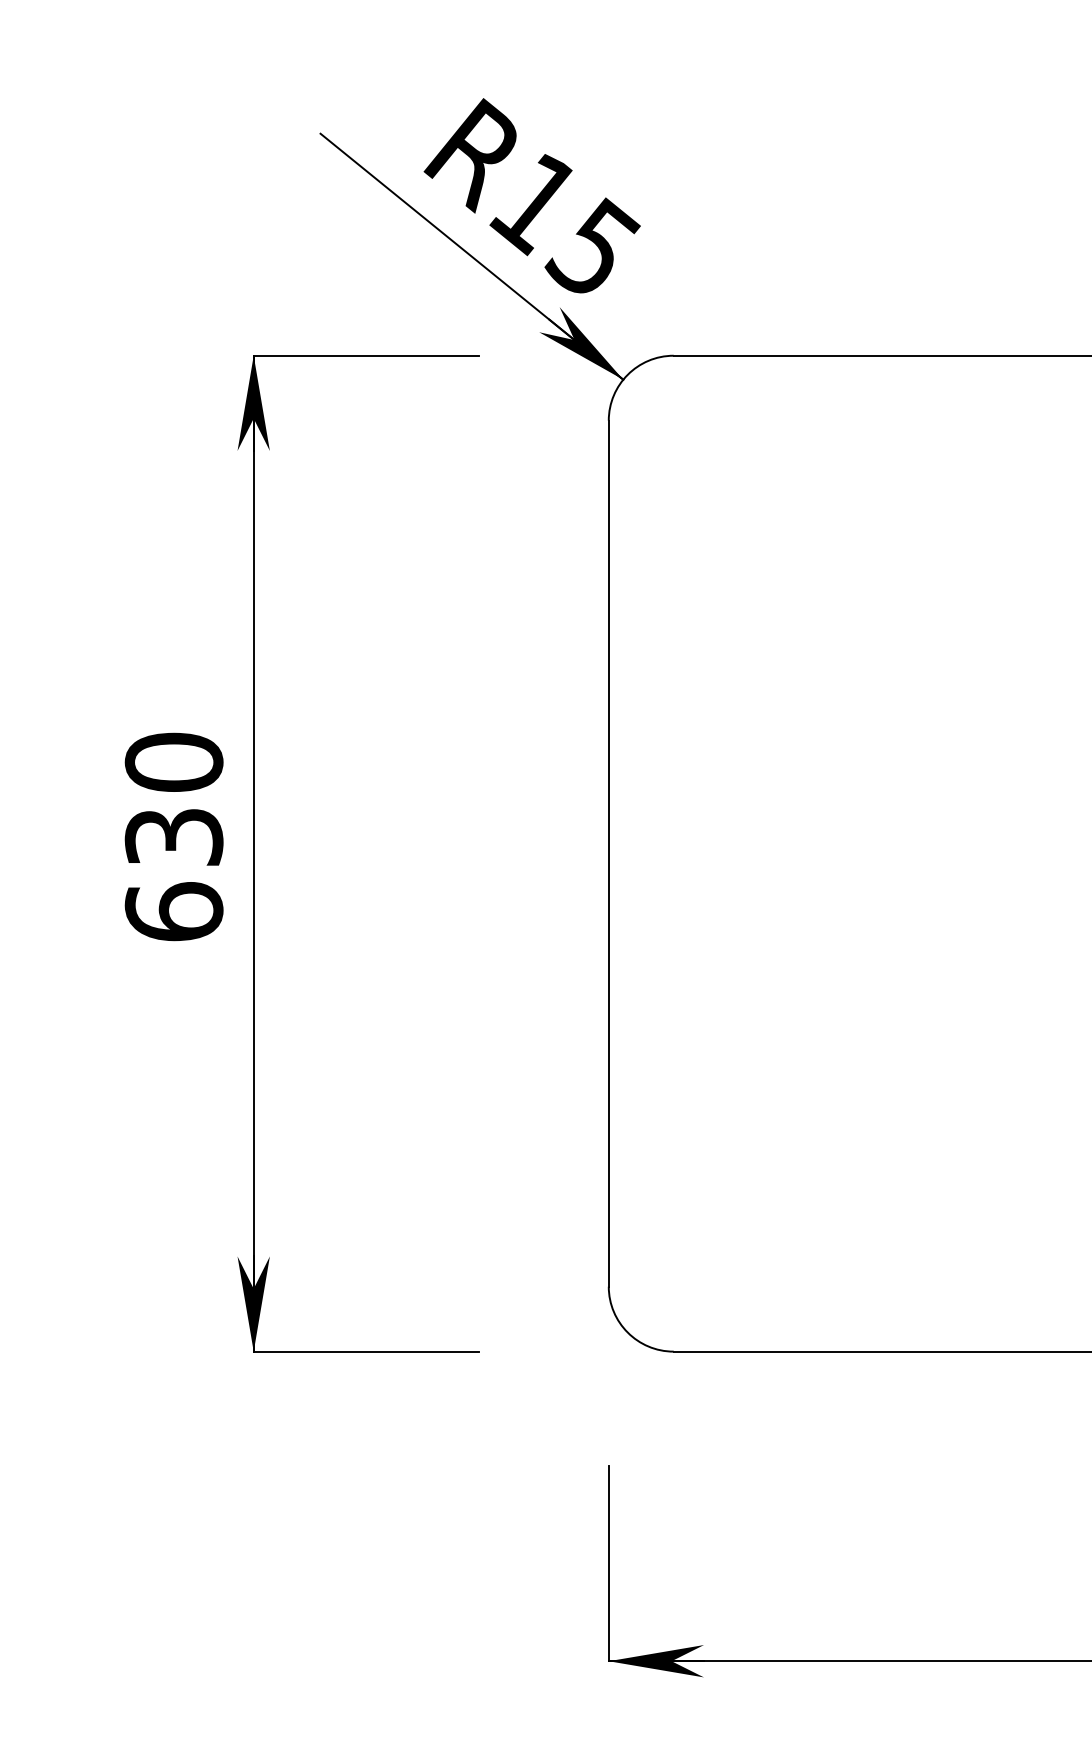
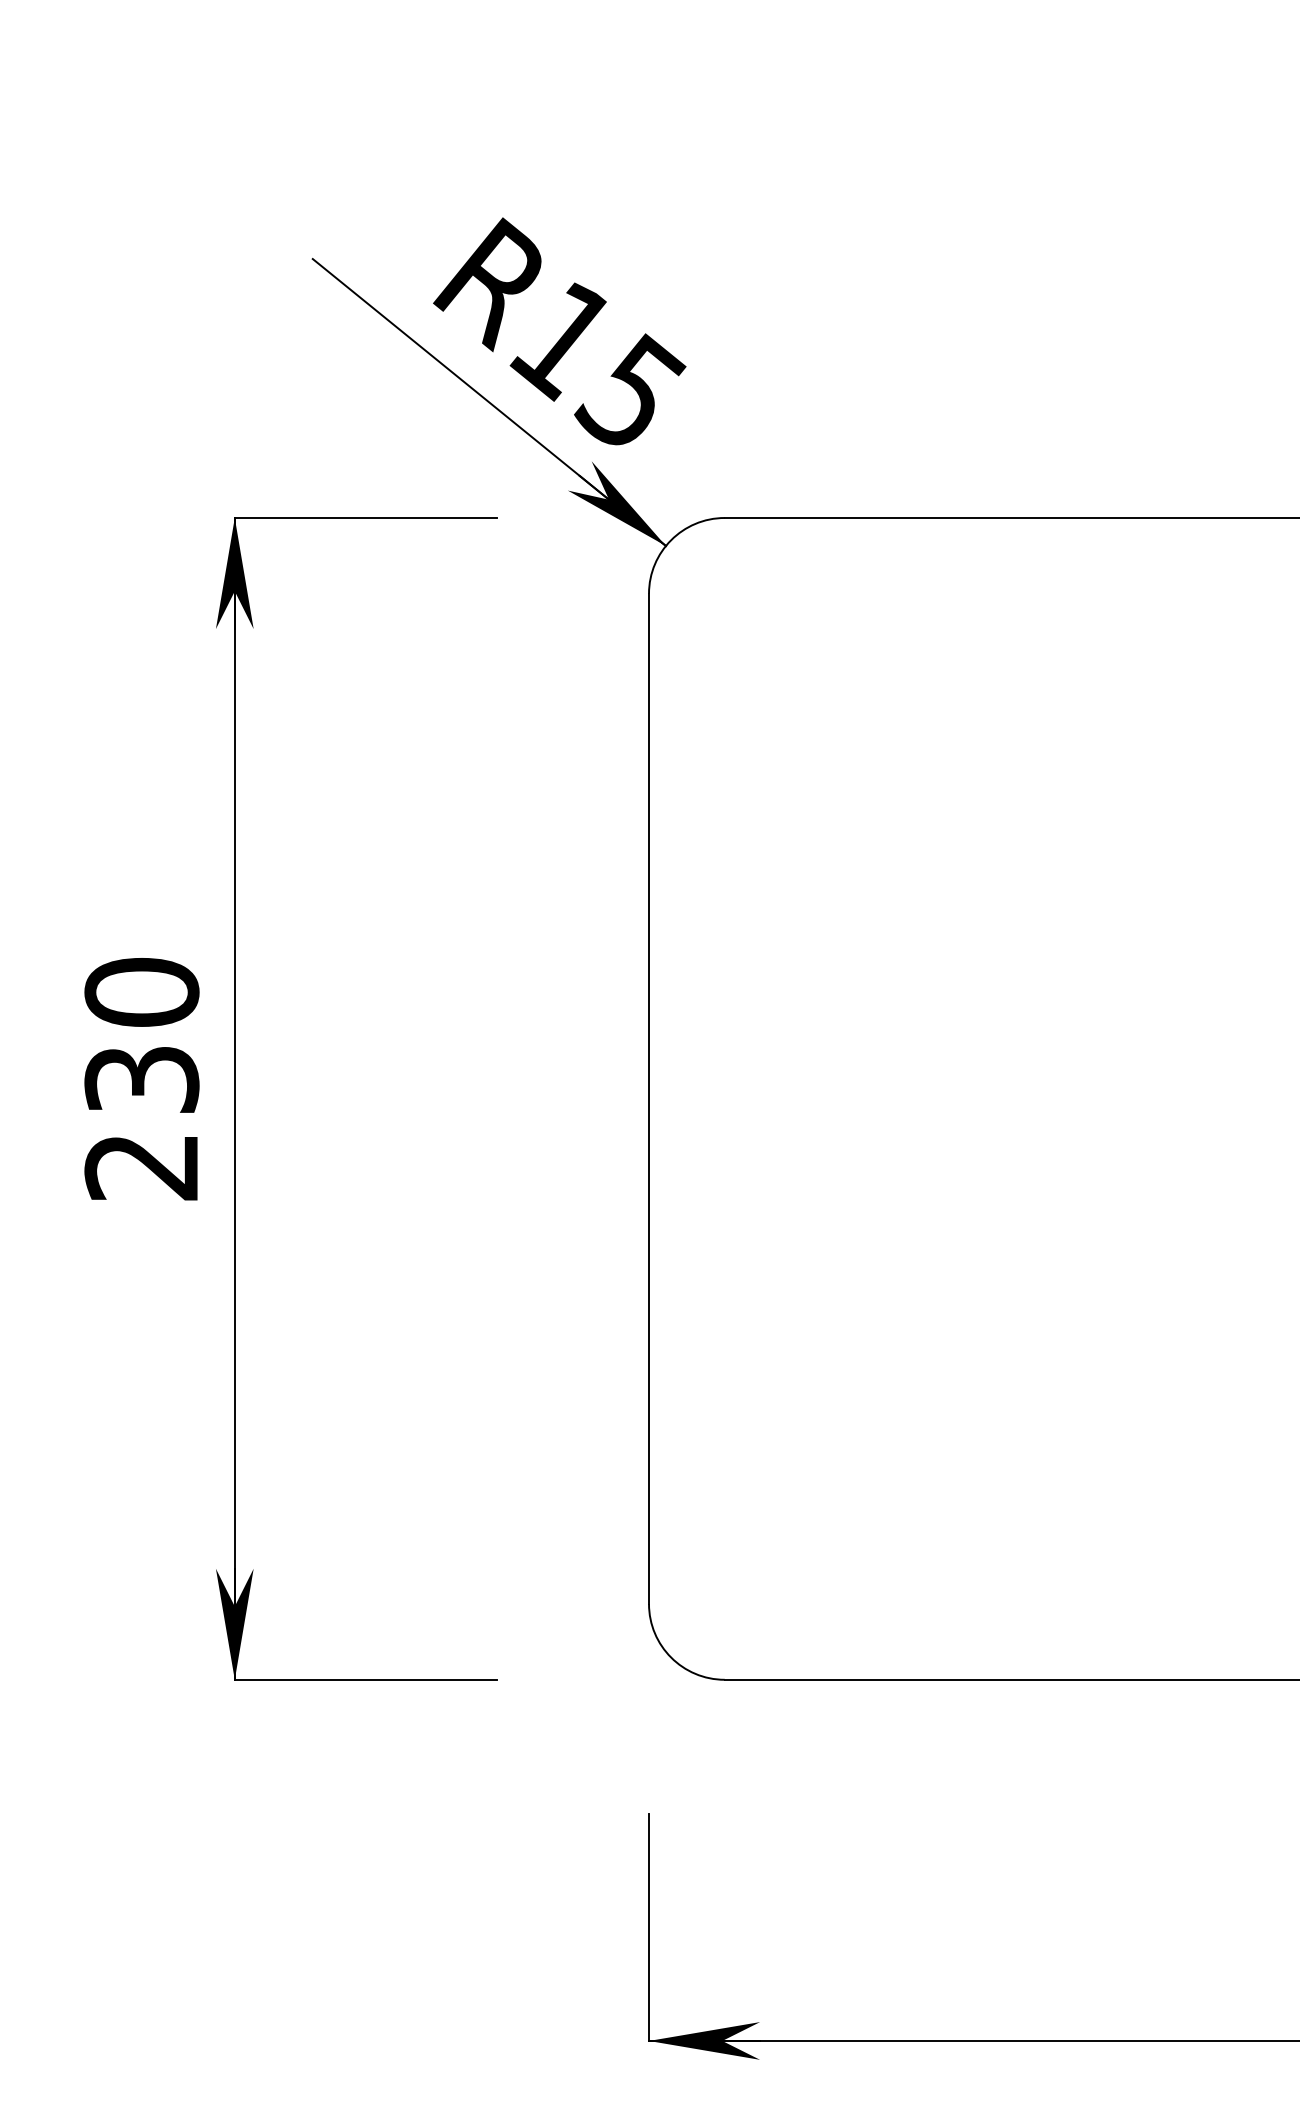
text: (173, 910) -> (141, 1165), 630 -> 230

